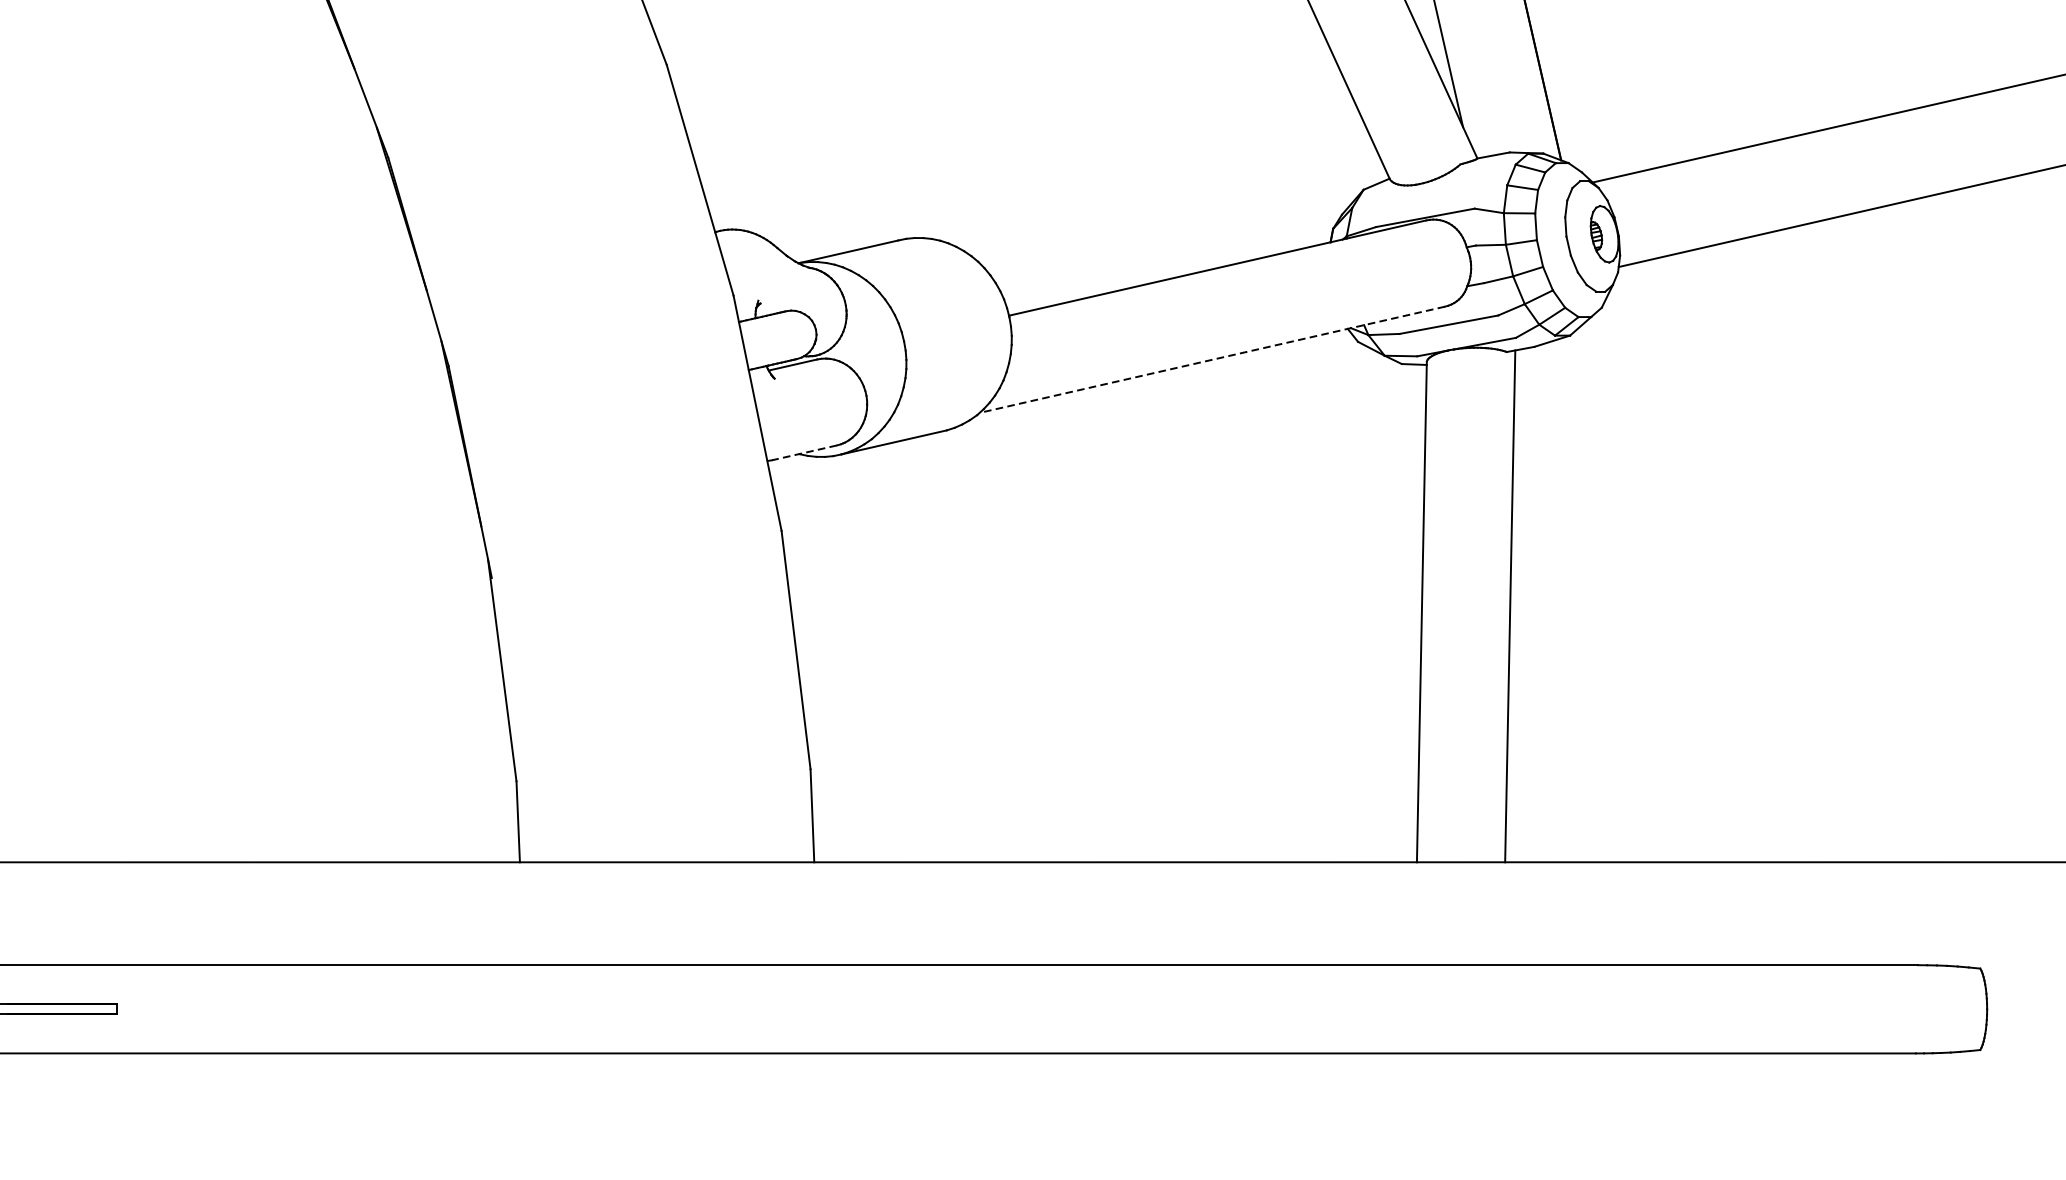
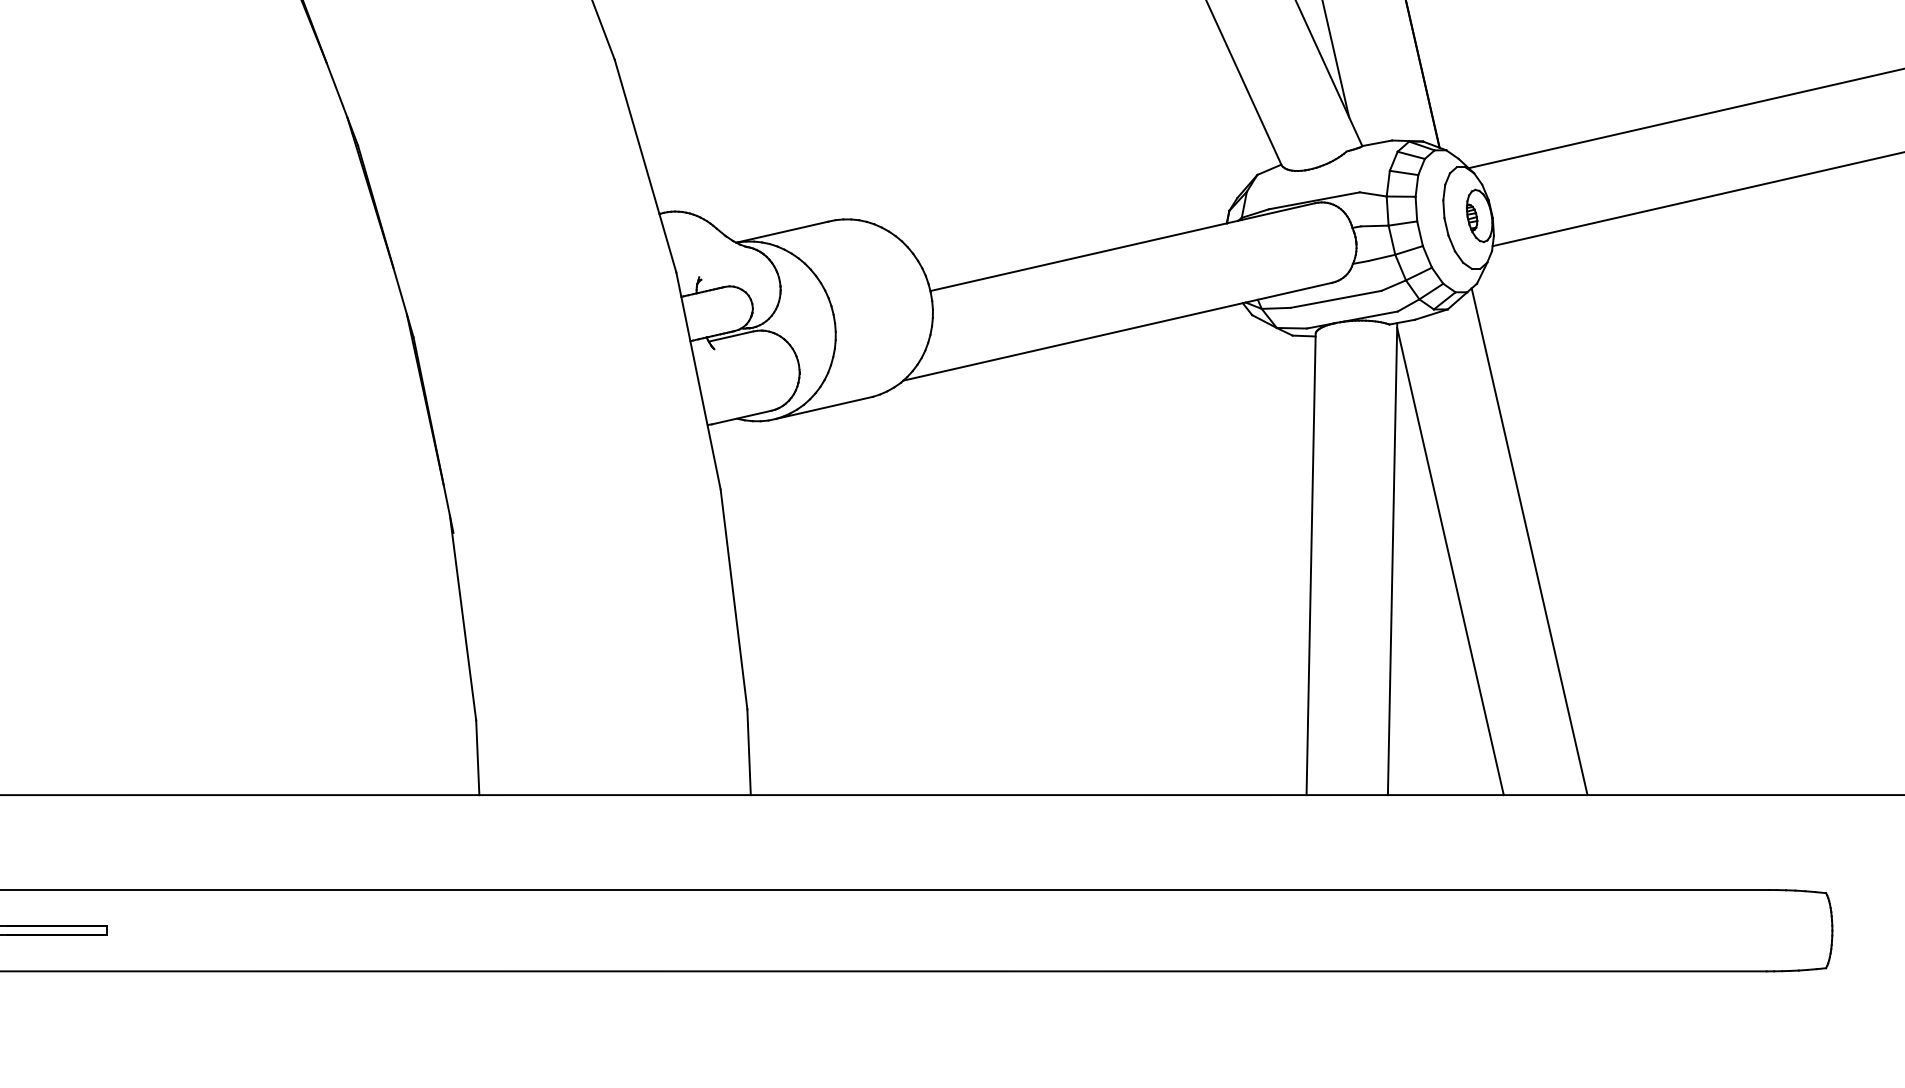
line: (1211, 359) -> (1117, 331), dashed -> solid
line: (804, 452) -> (741, 417), dashed -> solid
line: (1658, 587) -> (1529, 541), added
line: (1573, 608) -> (1450, 561), added

